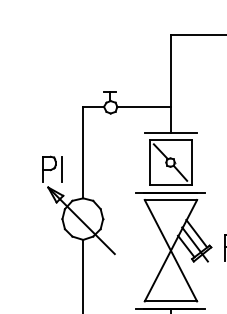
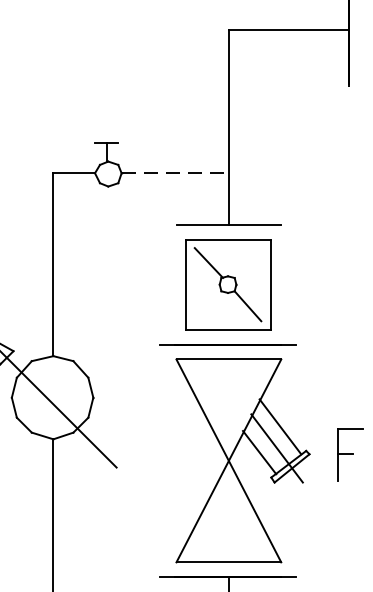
line: (143, 106) -> (173, 172), solid -> dashed
line: (62, 168) -> (11, 296), removed

